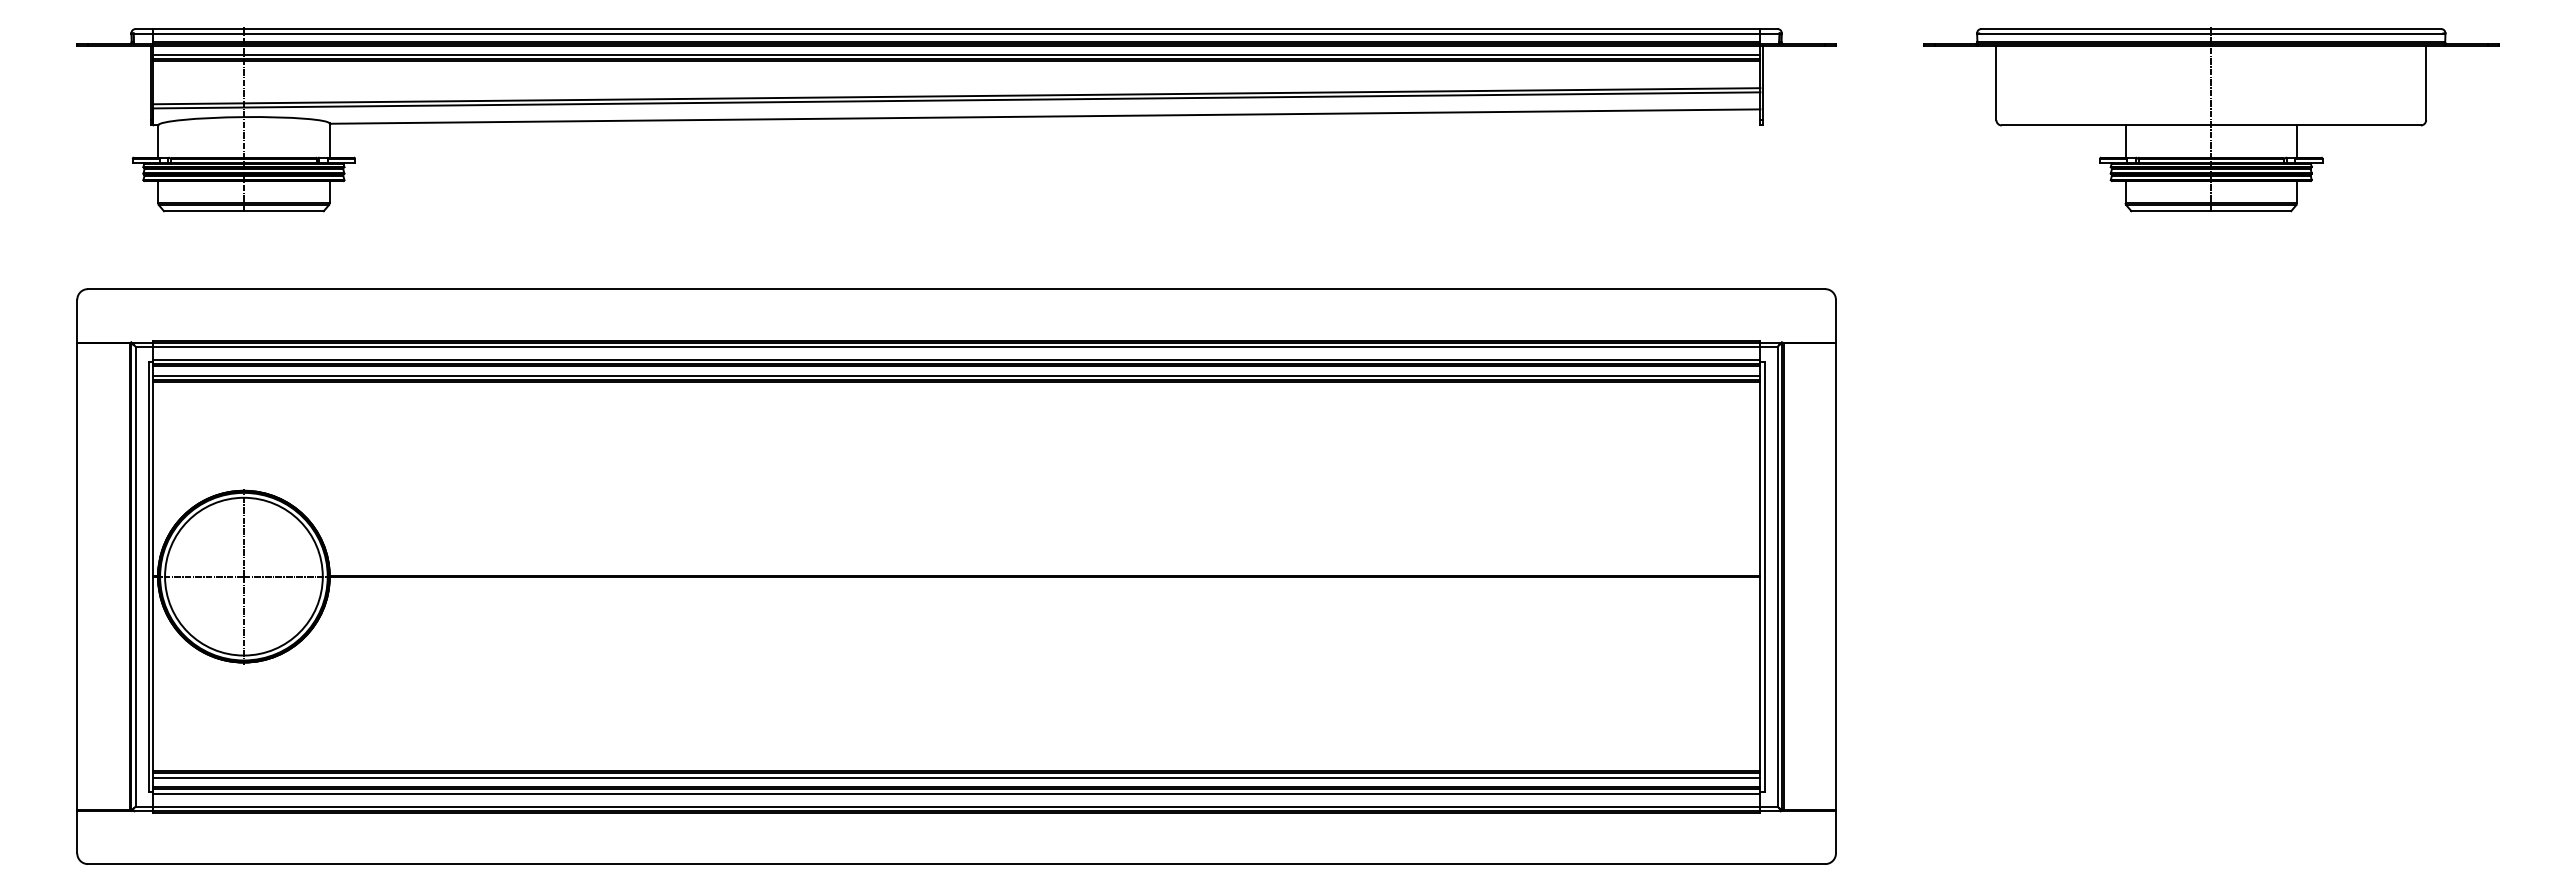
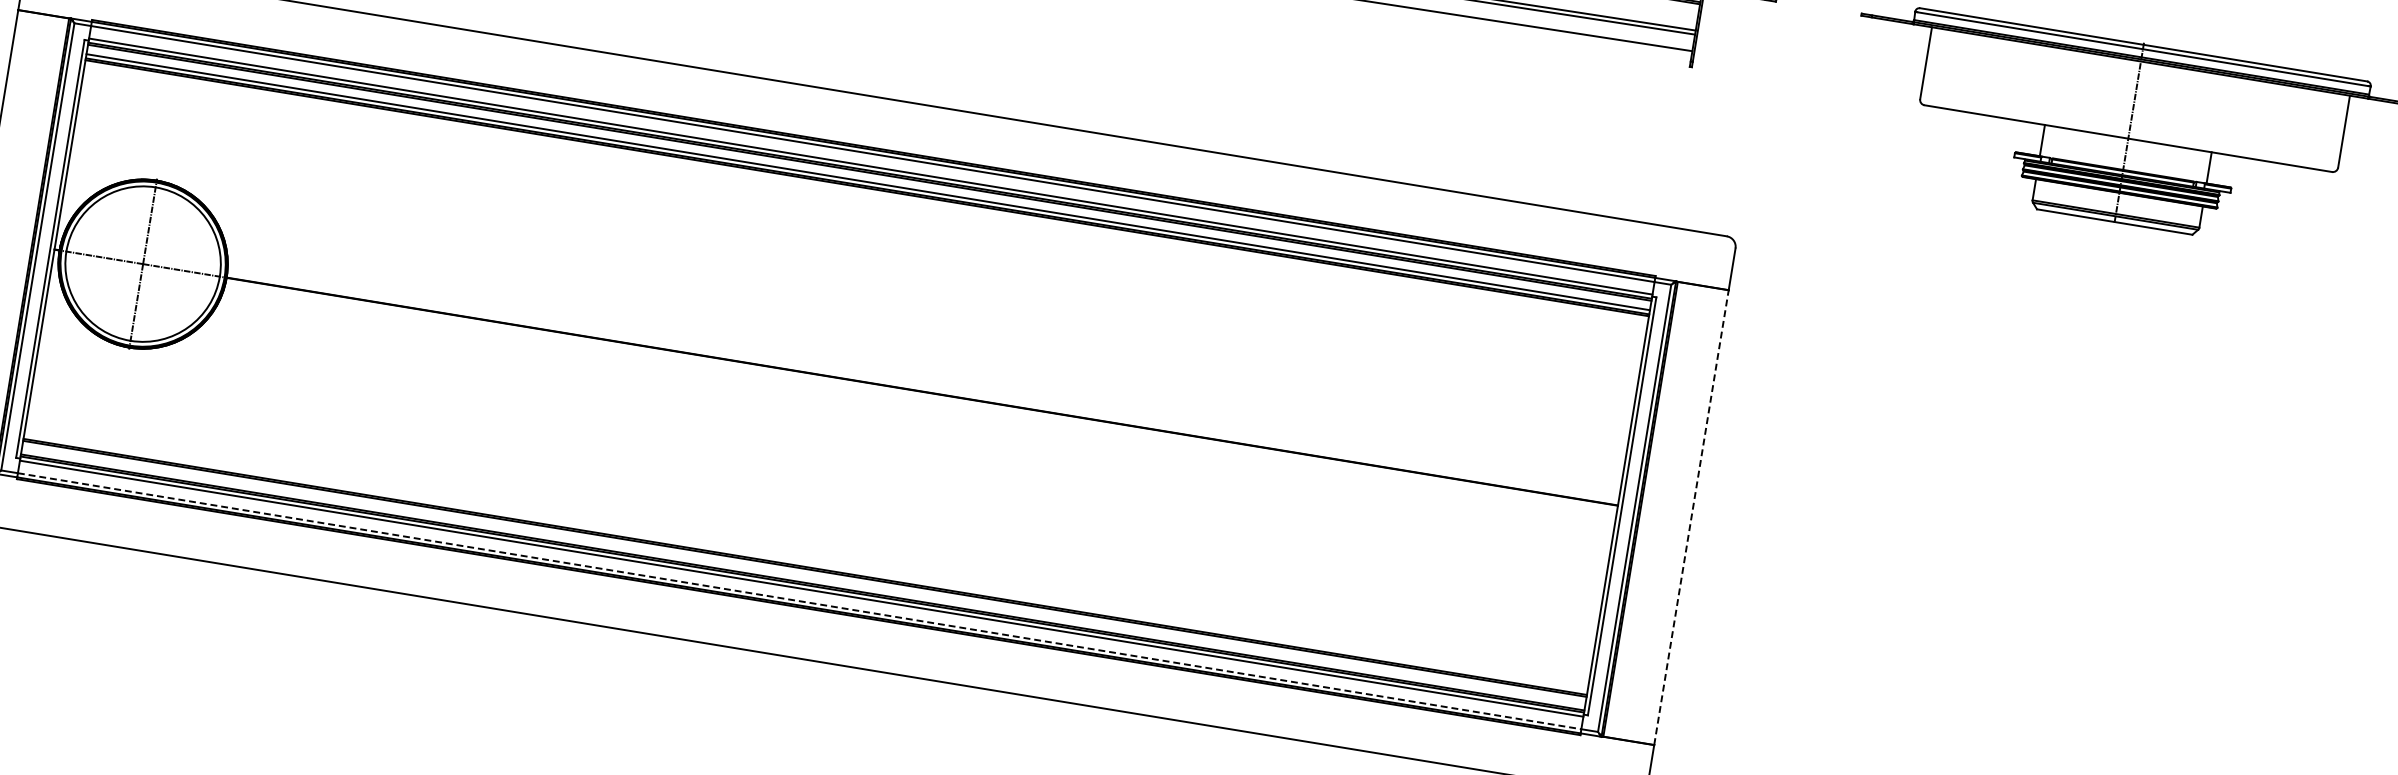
line: (1835, 576) -> (1691, 517), solid -> dashed
line: (956, 777) -> (804, 572), removed
line: (956, 806) -> (799, 601), solid -> dashed

